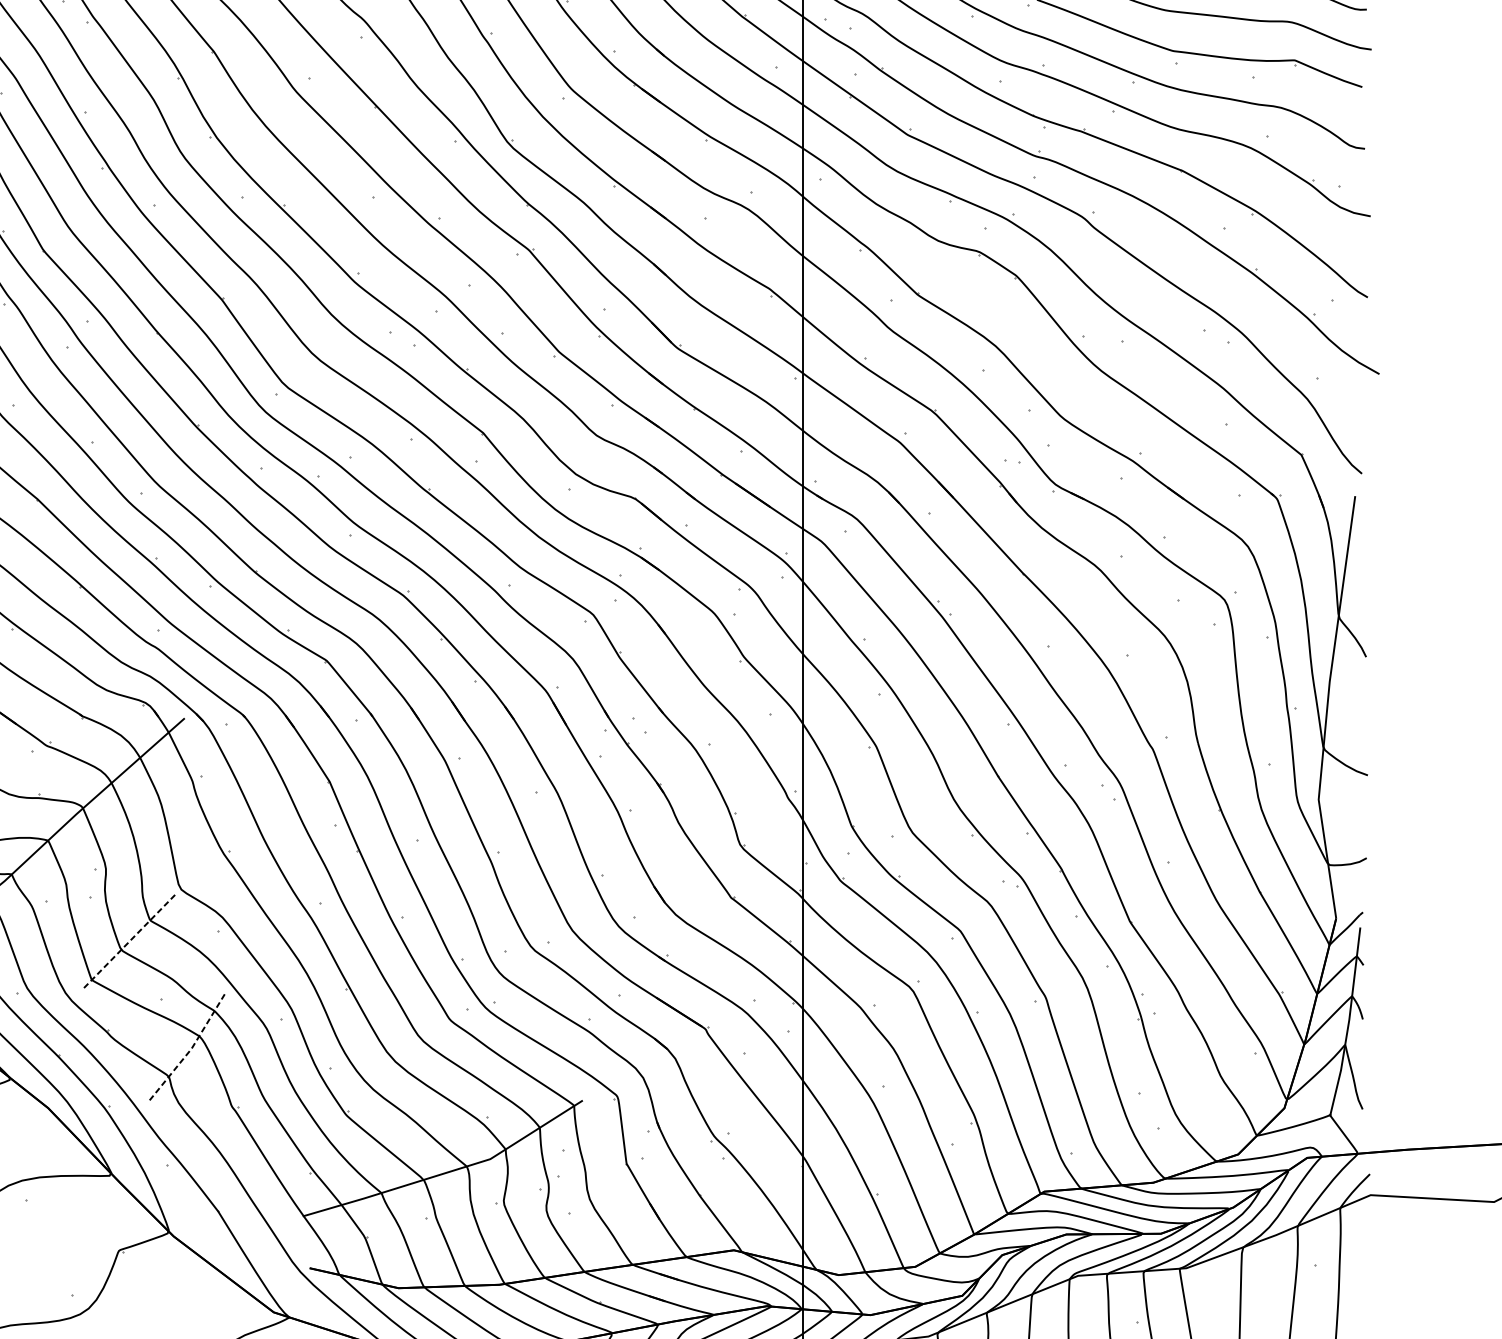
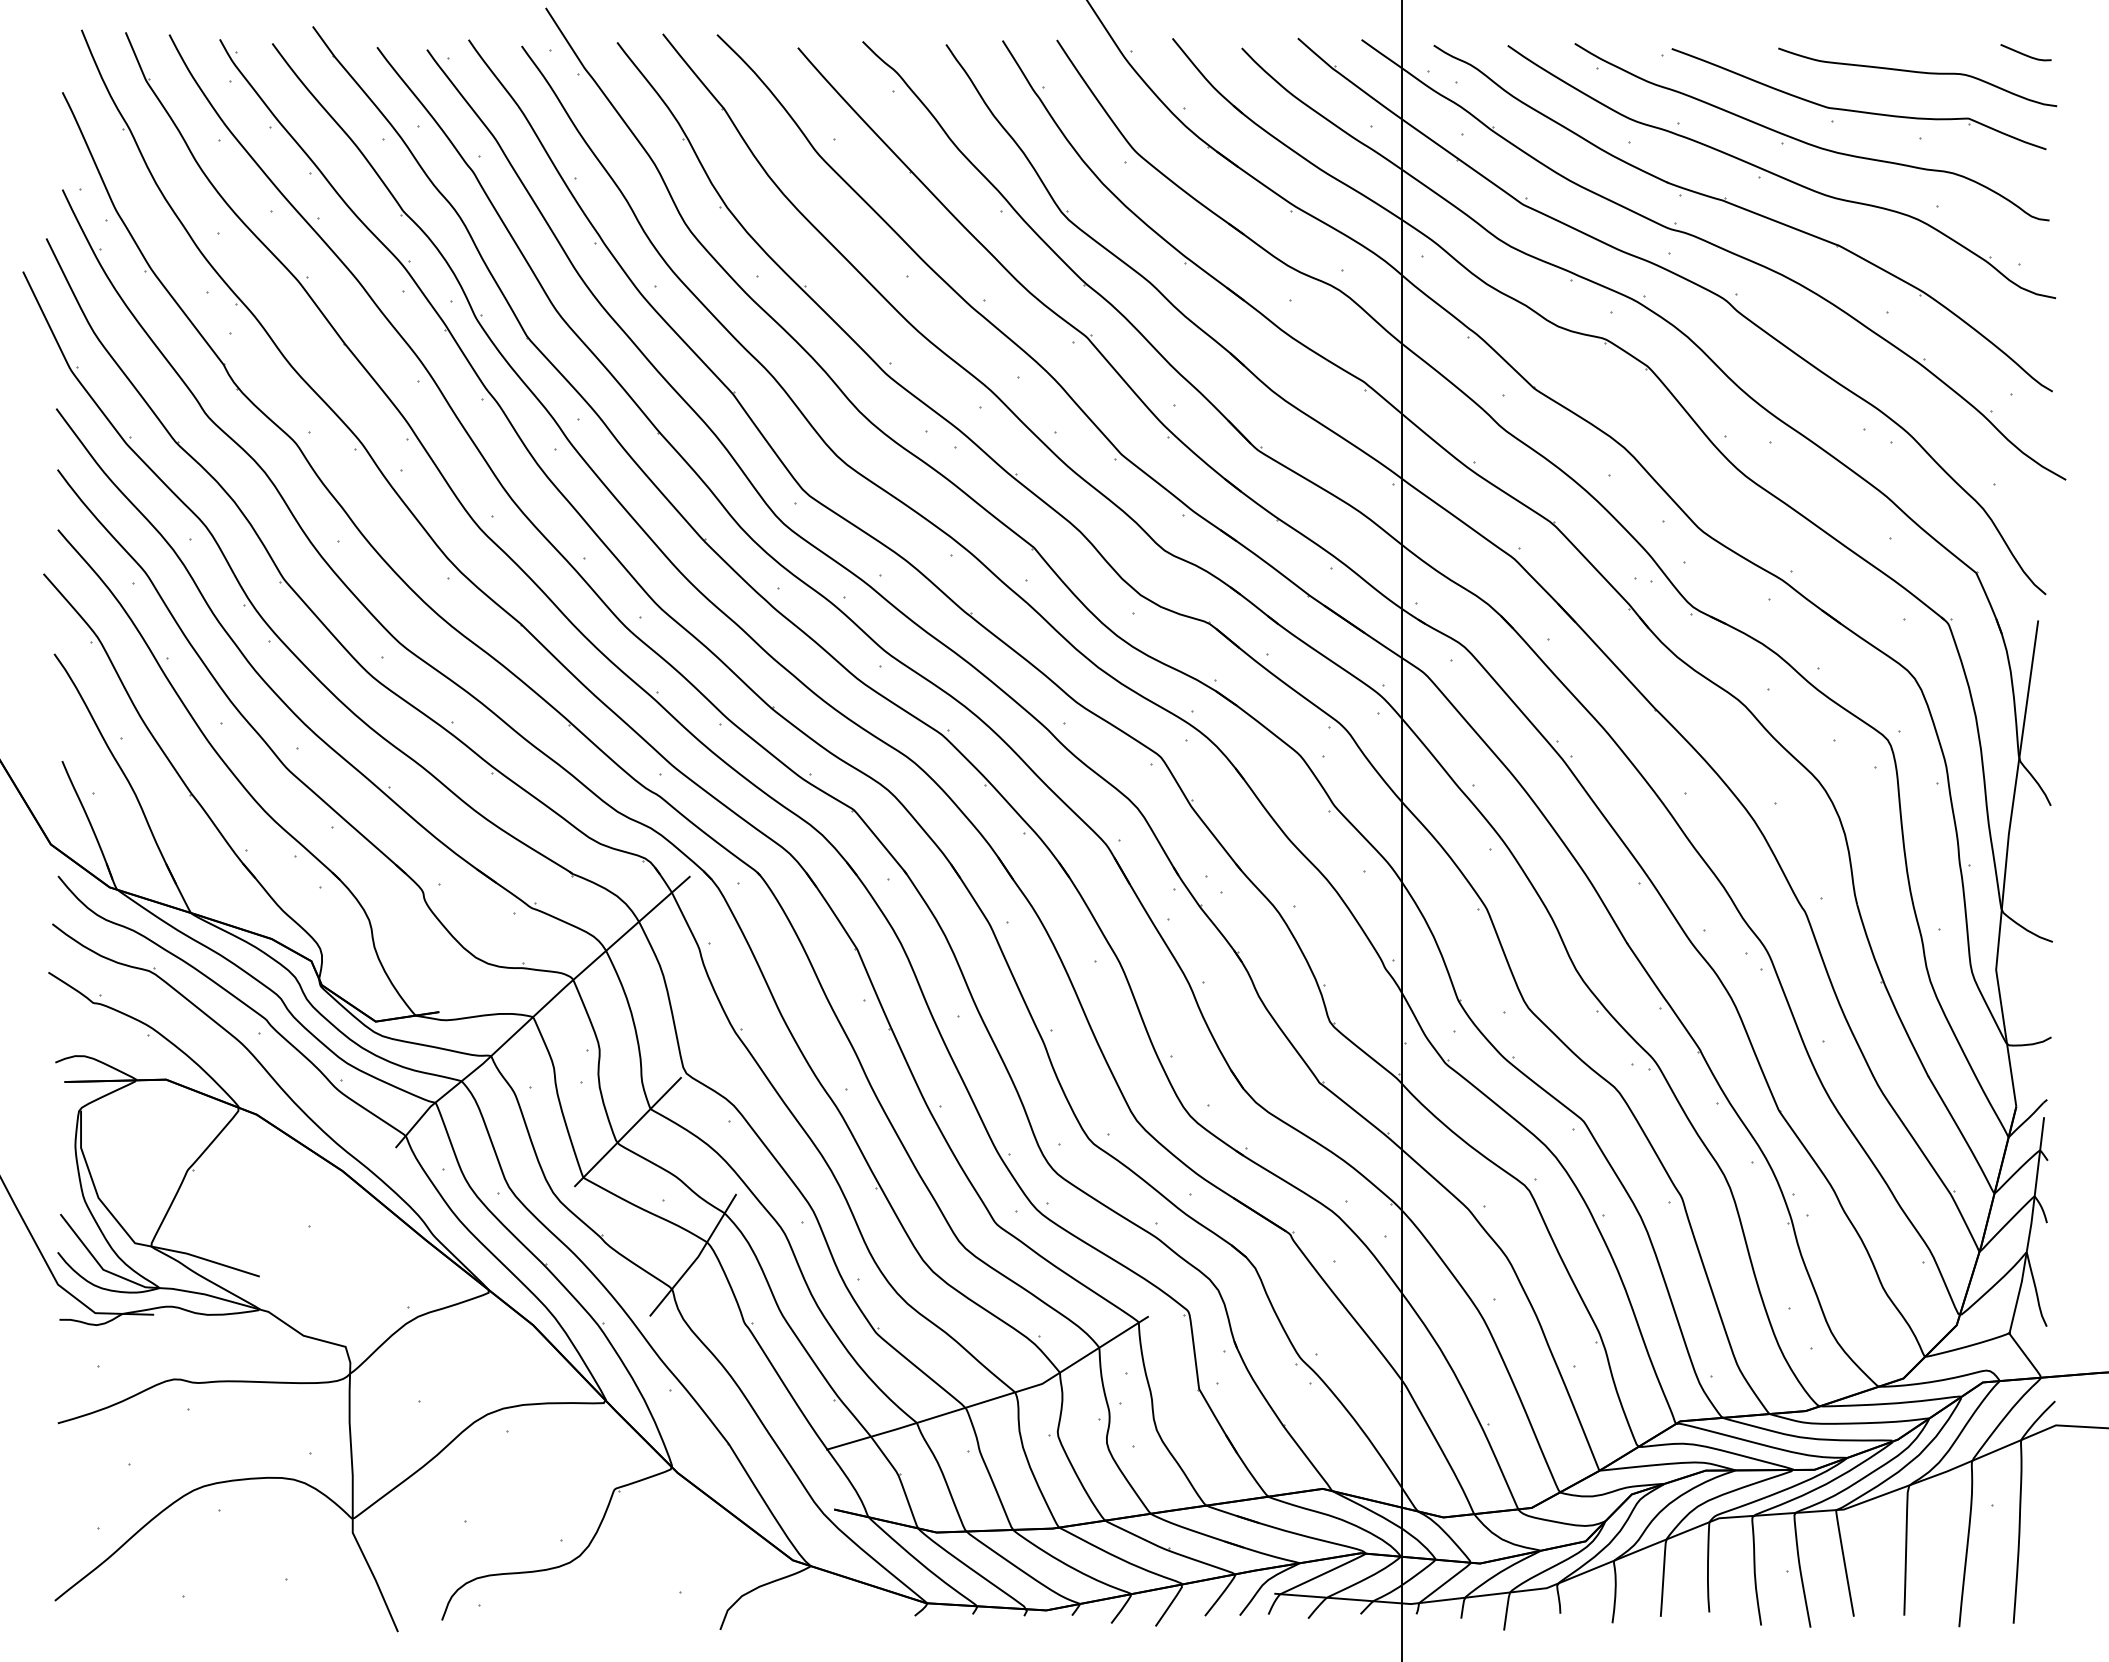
line: (131, 940) -> (628, 1132), dashed -> solid
line: (190, 1049) -> (697, 1257), dashed -> solid

